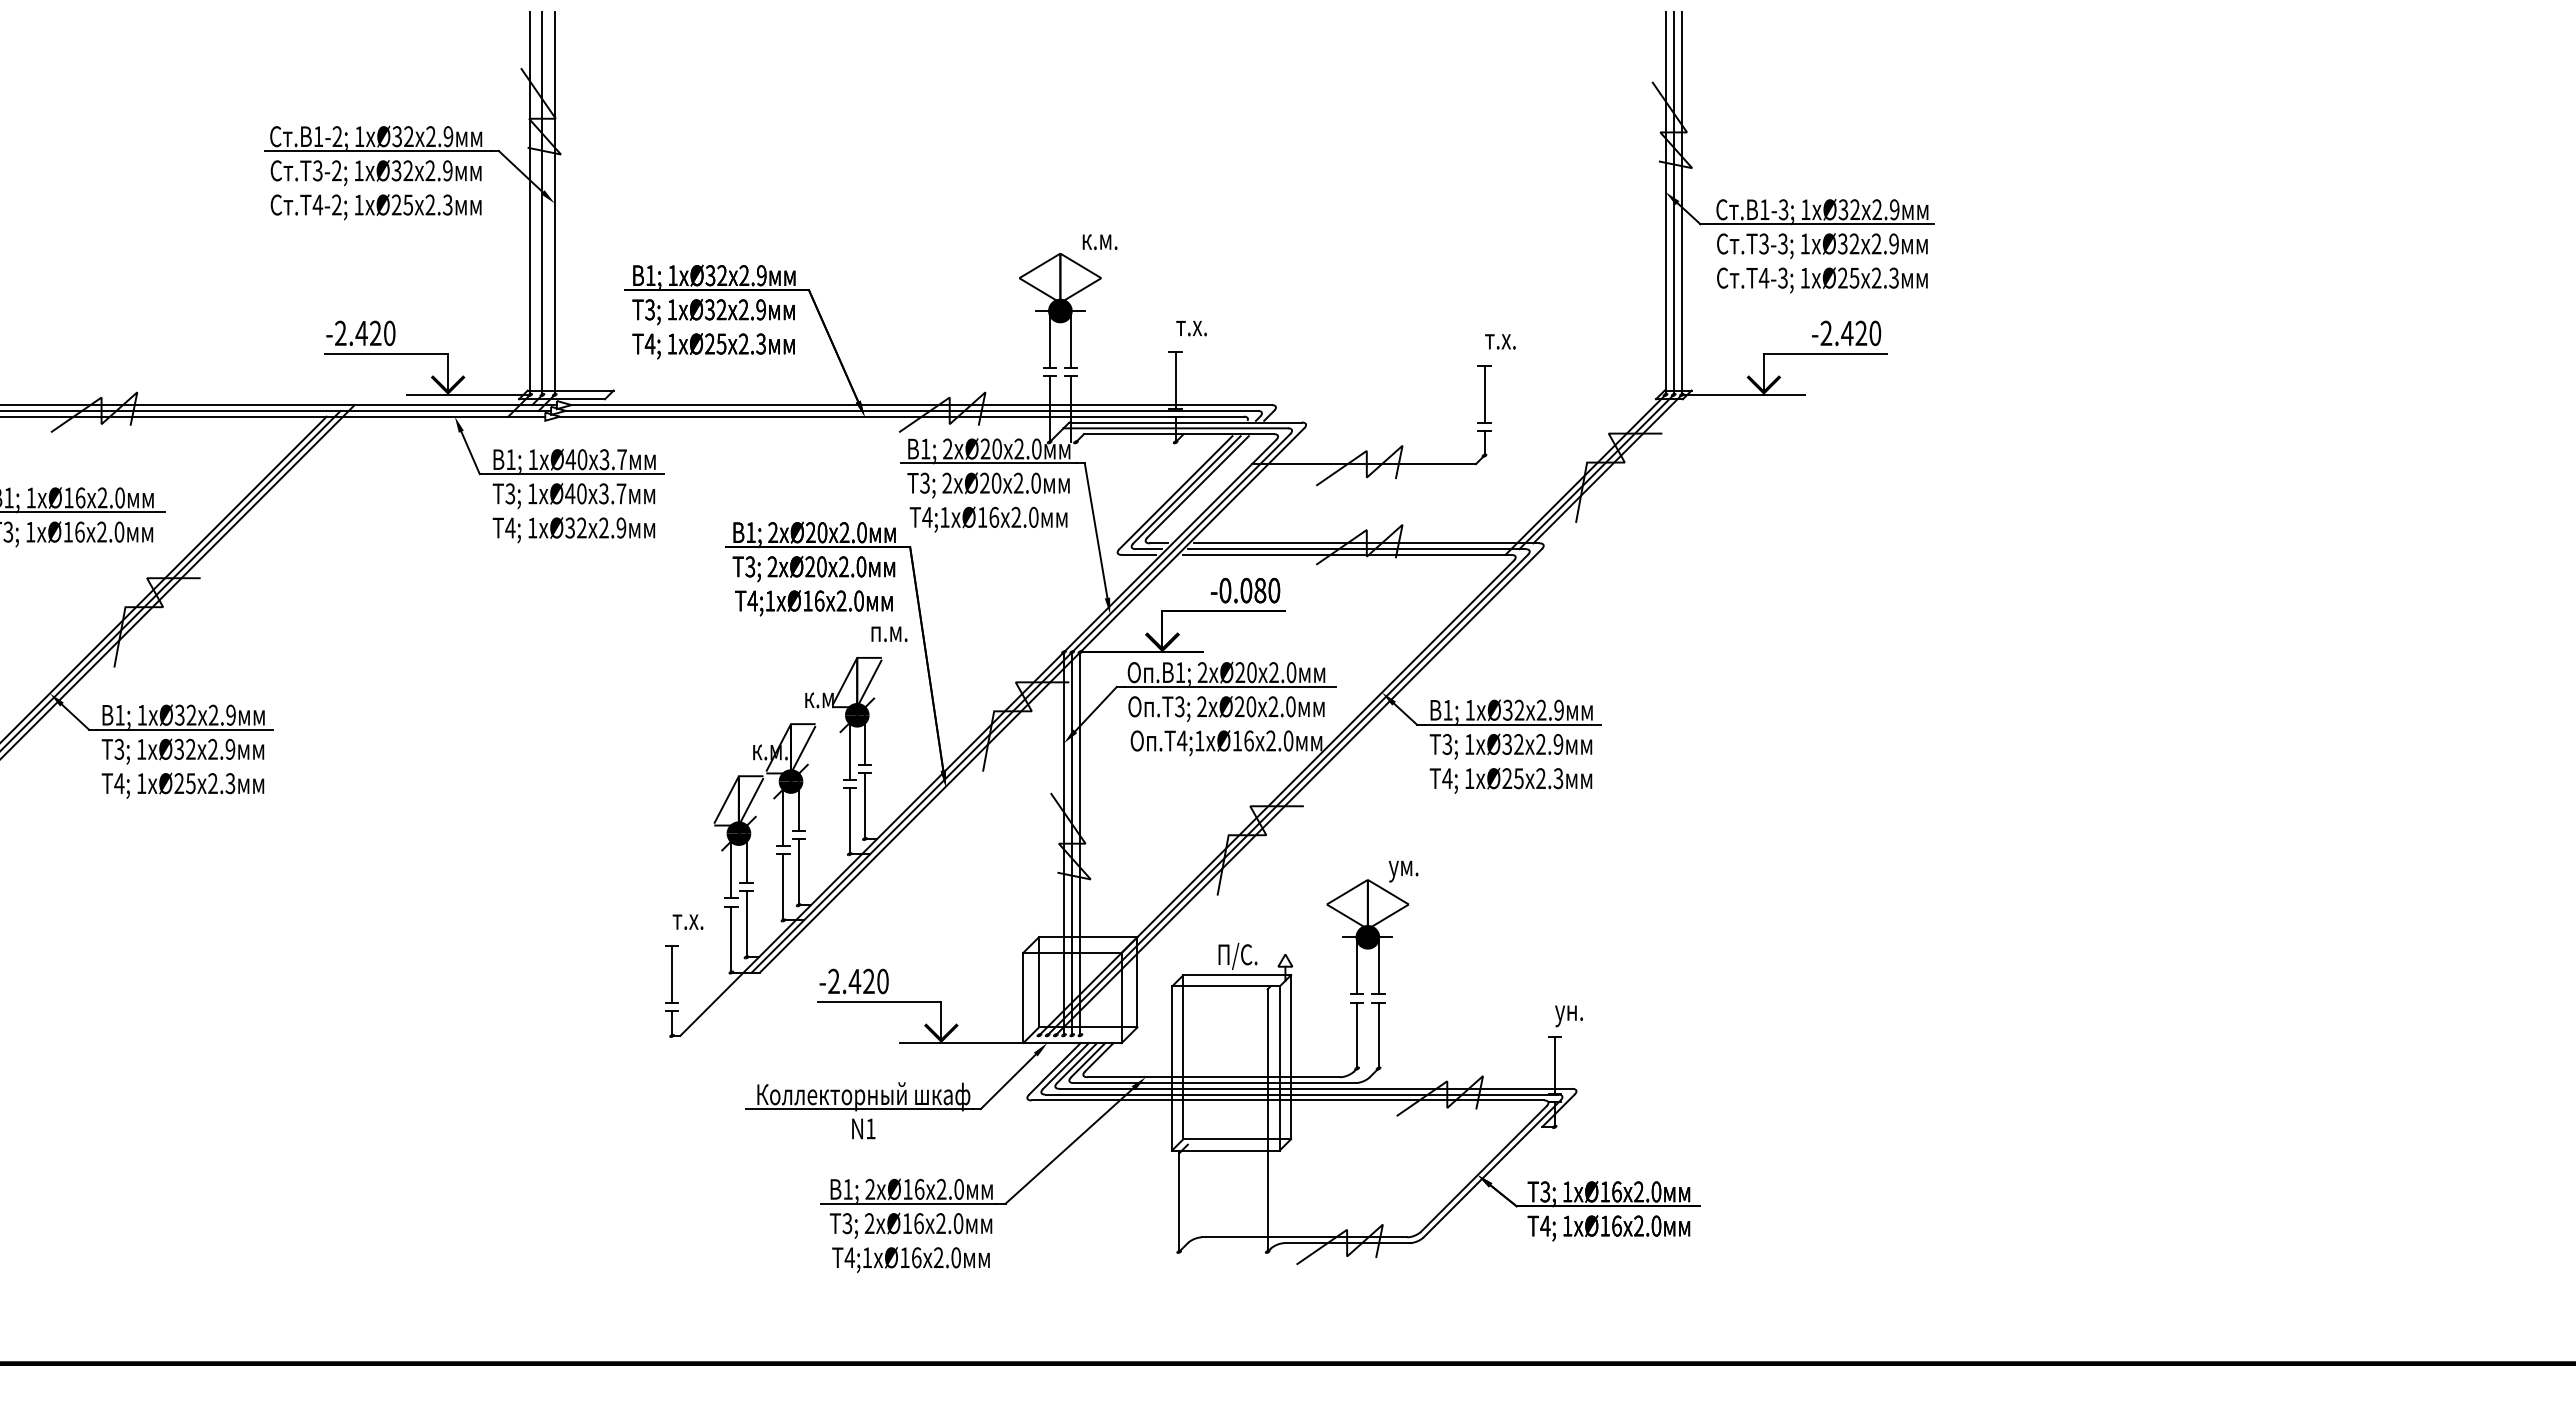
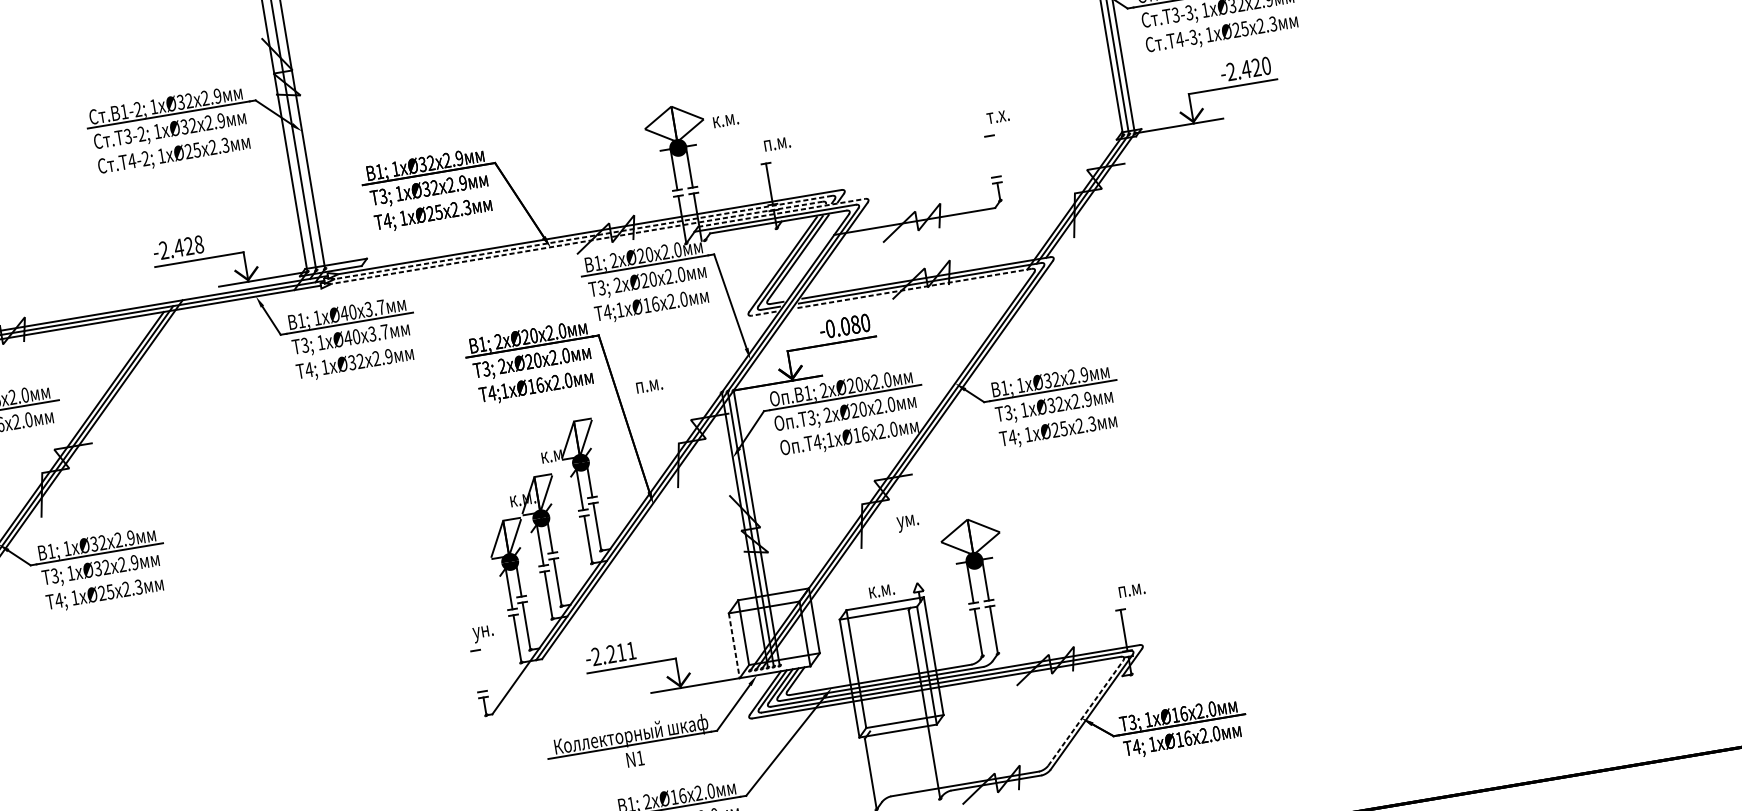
text: (1099, 241) -> (725, 120), moved
text: (1194, 328) -> (776, 144), т.х. -> п.м.
text: (389, 333) -> (199, 244), -2.420 -> -2.428
line: (1484, 393) -> (992, 156), removed
line: (911, 410) -> (583, 237), solid -> dashed
line: (901, 416) -> (576, 242), solid -> dashed
line: (1186, 422) -> (782, 212), solid -> dashed
line: (1138, 554) -> (763, 313), solid -> dashed
line: (1346, 554) -> (913, 288), solid -> dashed
text: (889, 634) -> (649, 386), moved
text: (1403, 871) -> (908, 523), moved
text: (687, 925) -> (484, 634), т.х. -> ун.
text: (1237, 955) -> (883, 589), П/С. -> к.м.
line: (672, 973) -> (479, 670), removed
text: (868, 981) -> (621, 652), -2.420 -> -2.211
line: (1023, 998) -> (734, 646), solid -> dashed
text: (1573, 1016) -> (1131, 592), ун. -> п.м.
line: (1483, 1168) -> (1085, 713), solid -> dashed

